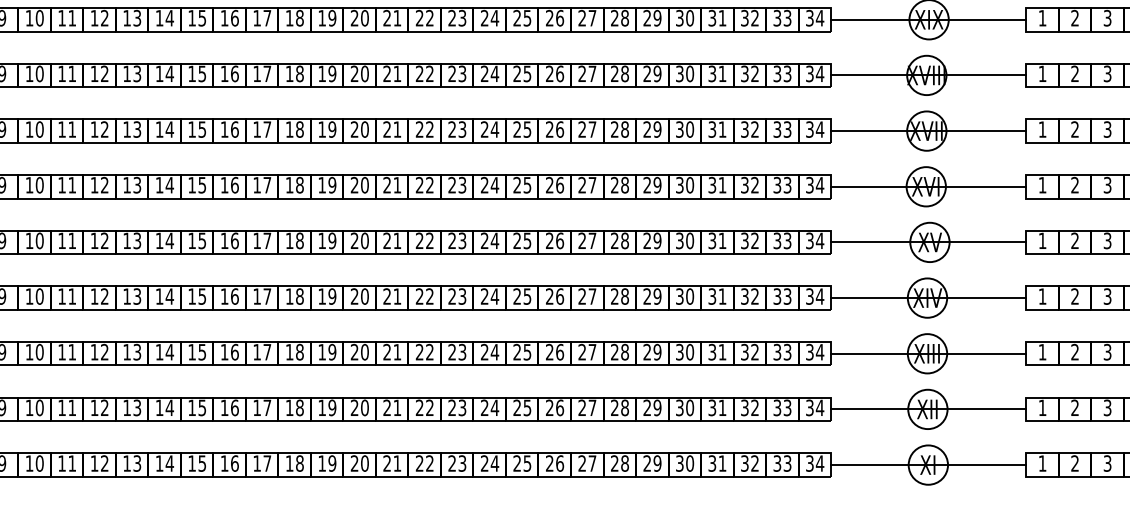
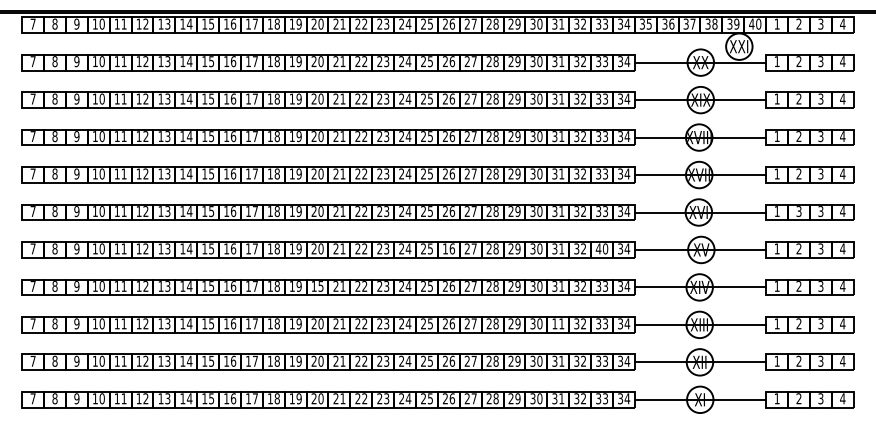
text: (1074, 185) -> (798, 211), 2 -> 3
text: (548, 240) -> (444, 248), 26 -> 16
text: (781, 240) -> (601, 248), 33 -> 40
text: (359, 296) -> (317, 286), 20 -> 15
text: (711, 351) -> (554, 323), 31 -> 11

